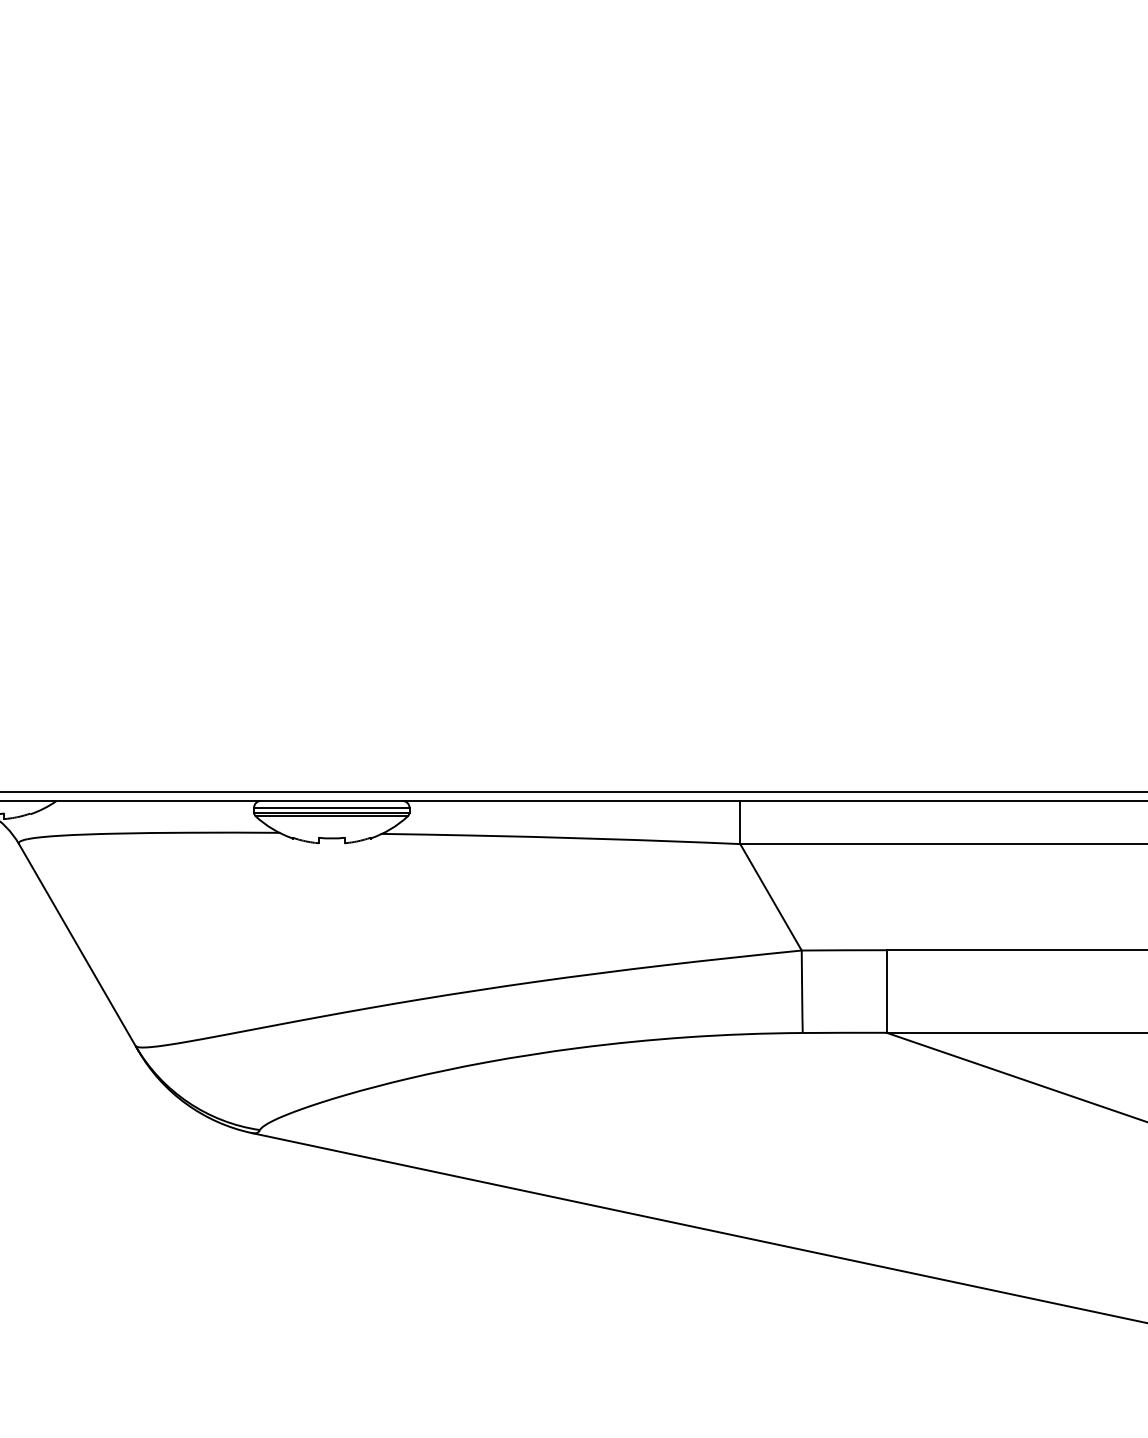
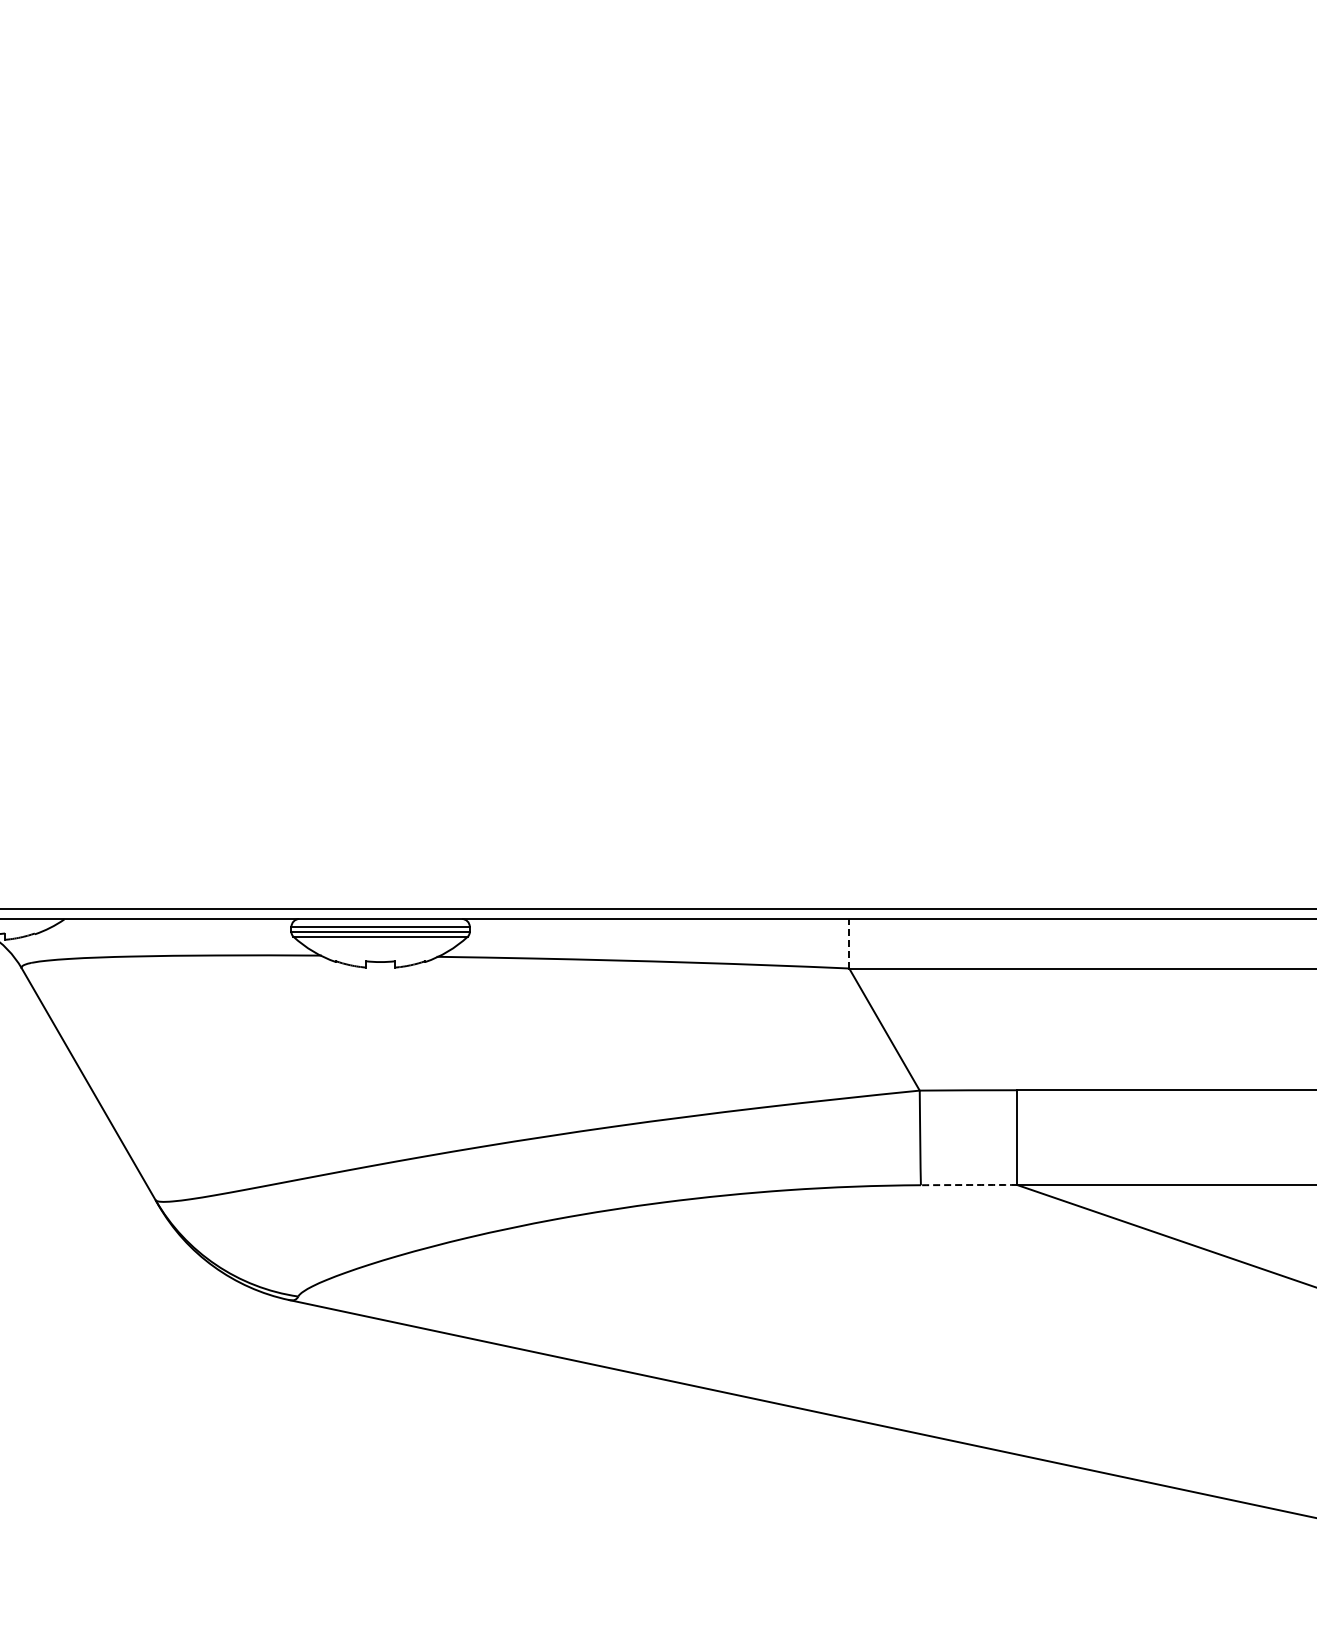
line: (740, 822) -> (849, 943), solid -> dashed
arc: (845, 1033) -> (969, 1185), solid -> dashed

